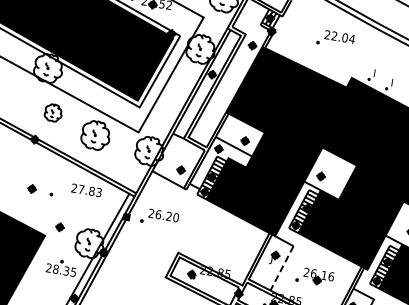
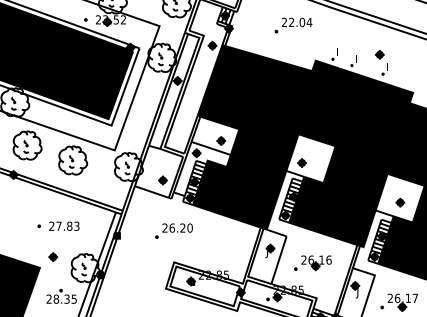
part: (53, 112) -> (27, 145), size x1.67
part: (32, 188) -> (19, 223), removed
text: (86, 189) -> (64, 225), moved
part: (159, 217) -> (173, 230), moved
line: (282, 268) -> (279, 260), dashed -> solid

